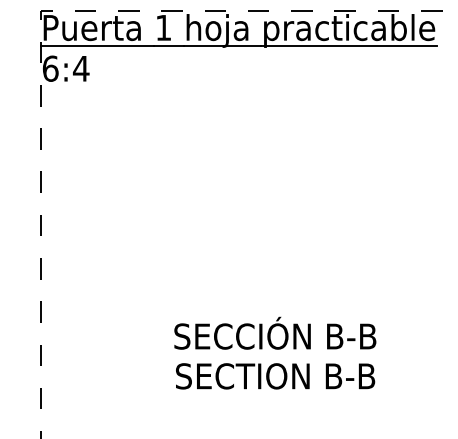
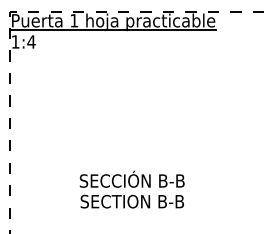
text: (50, 67) -> (15, 41), 6:4 -> 1:4

